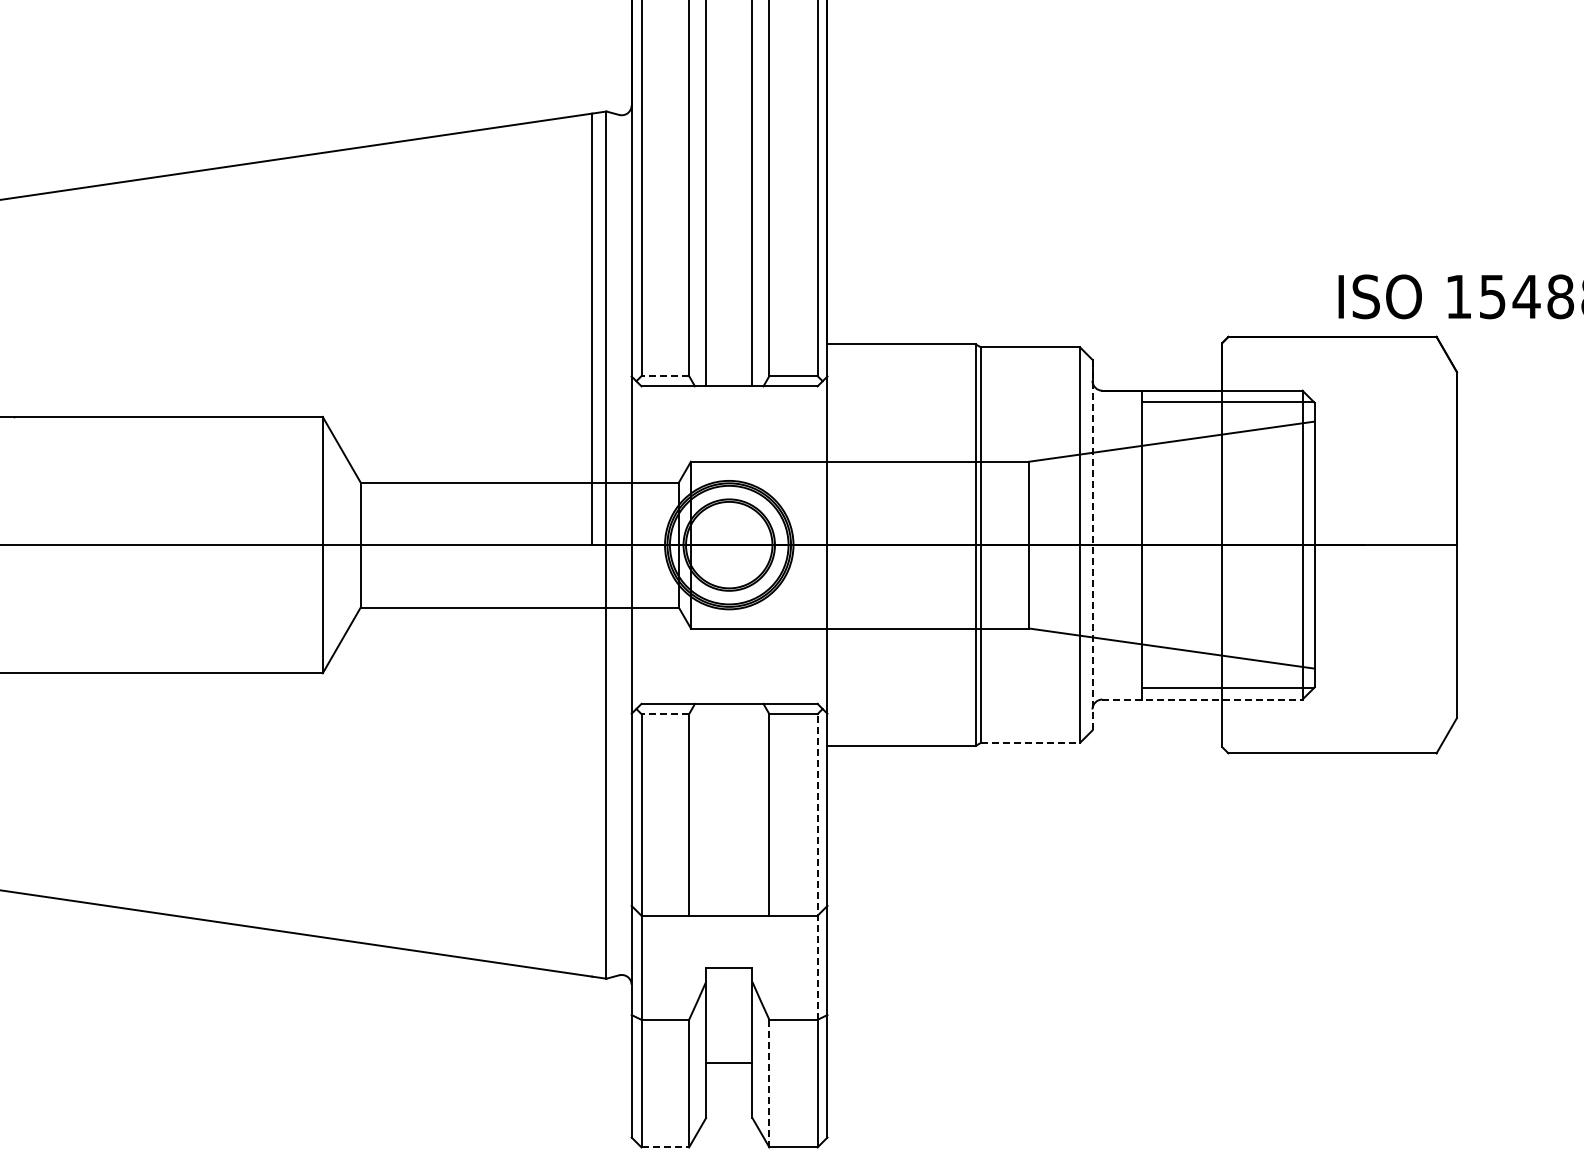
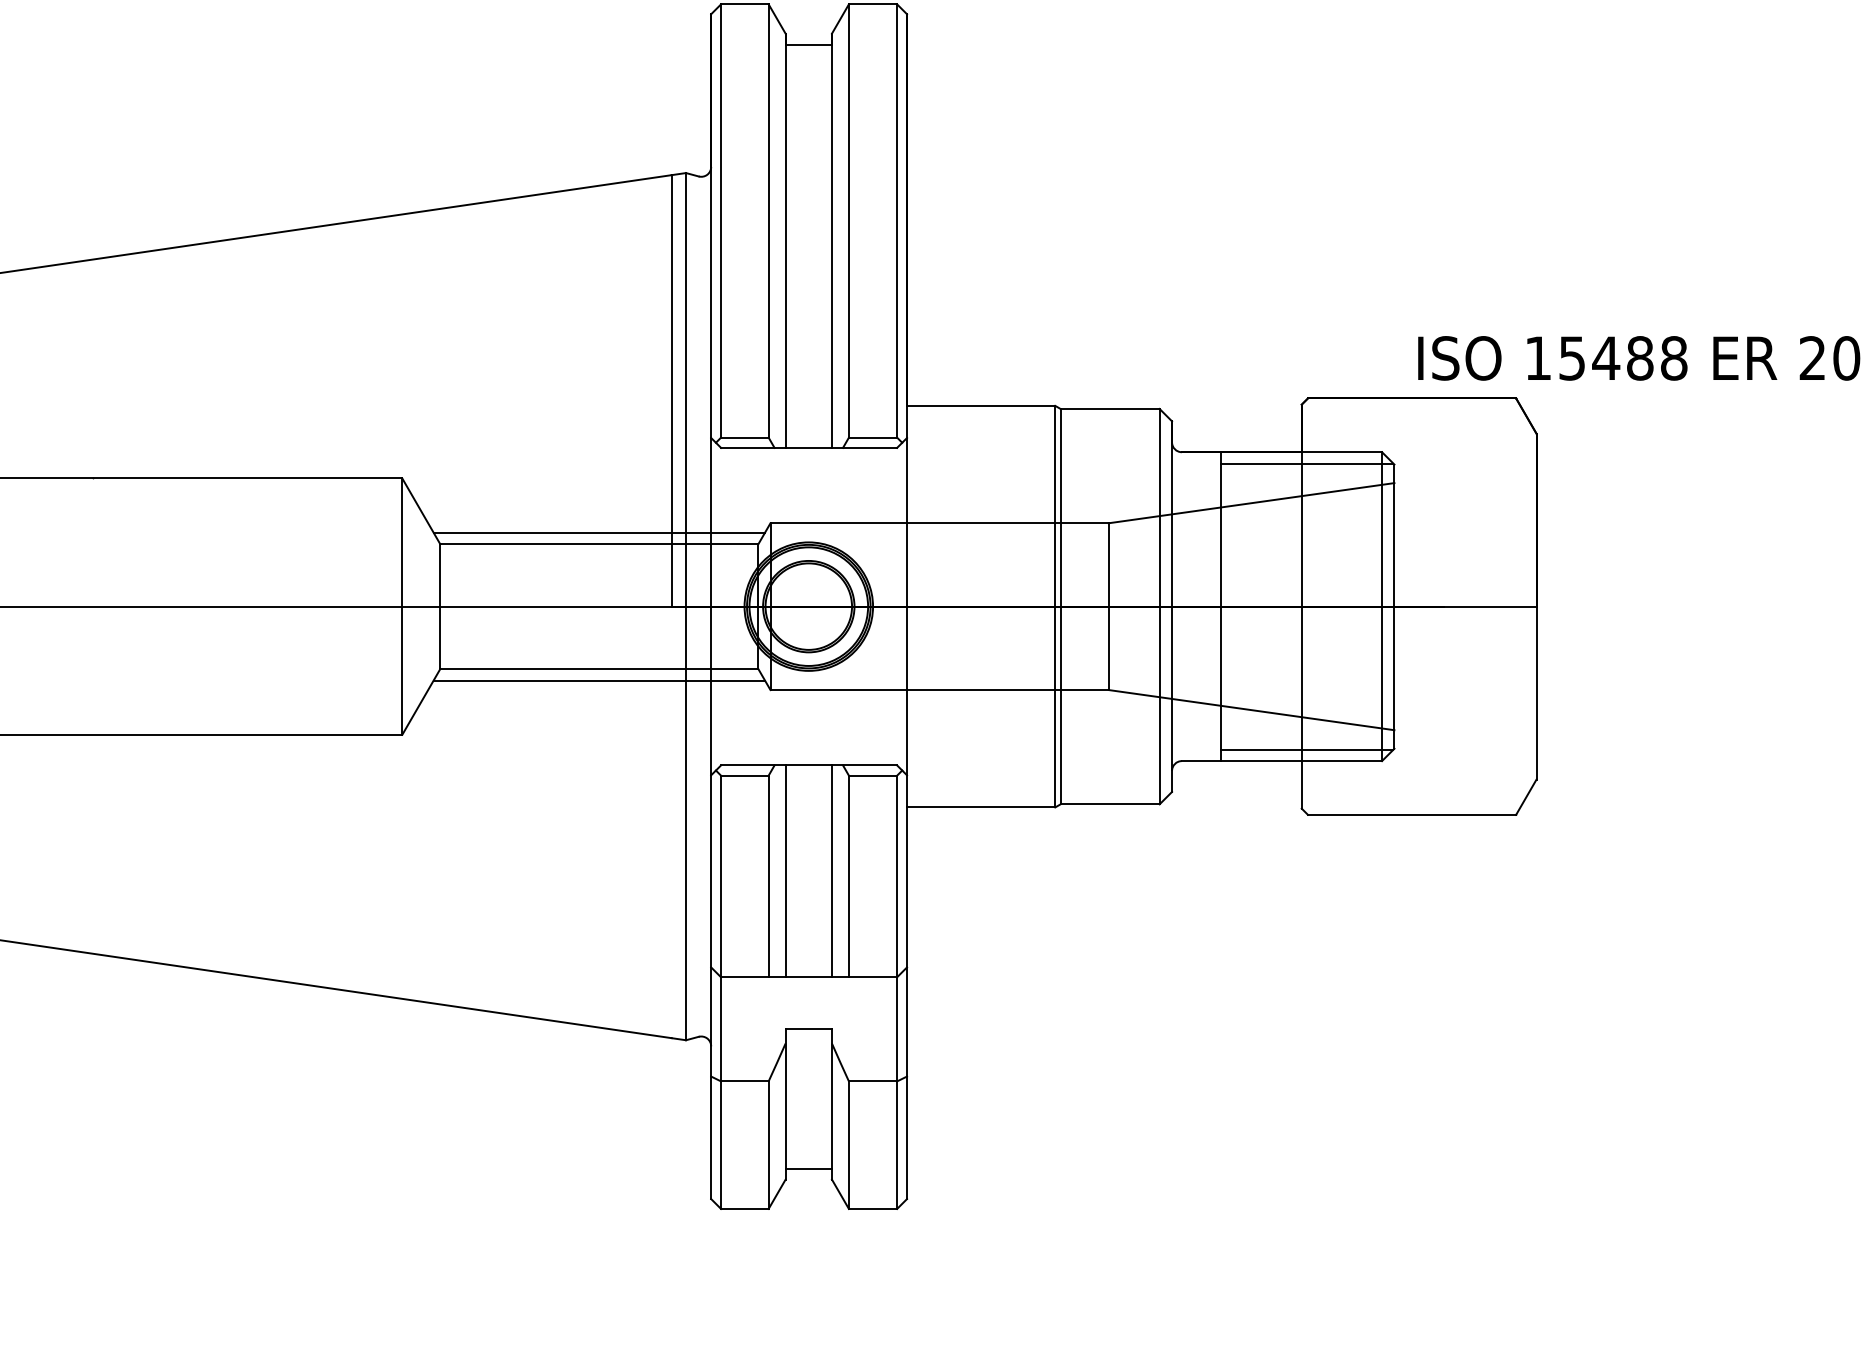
line: (664, 375) -> (744, 437), dashed -> solid
line: (519, 470) -> (599, 532), added
line: (1092, 544) -> (1172, 606), dashed -> solid
line: (519, 618) -> (599, 680), added
line: (1202, 699) -> (1282, 761), dashed -> solid
line: (664, 713) -> (744, 775), dashed -> solid
line: (1030, 742) -> (1110, 804), dashed -> solid
line: (705, 809) -> (785, 871), added
line: (751, 809) -> (831, 871), added
line: (817, 866) -> (897, 928), dashed -> solid
line: (728, 1062) -> (808, 1168), moved
line: (768, 1083) -> (848, 1145), dashed -> solid
line: (664, 1146) -> (744, 1208), dashed -> solid

